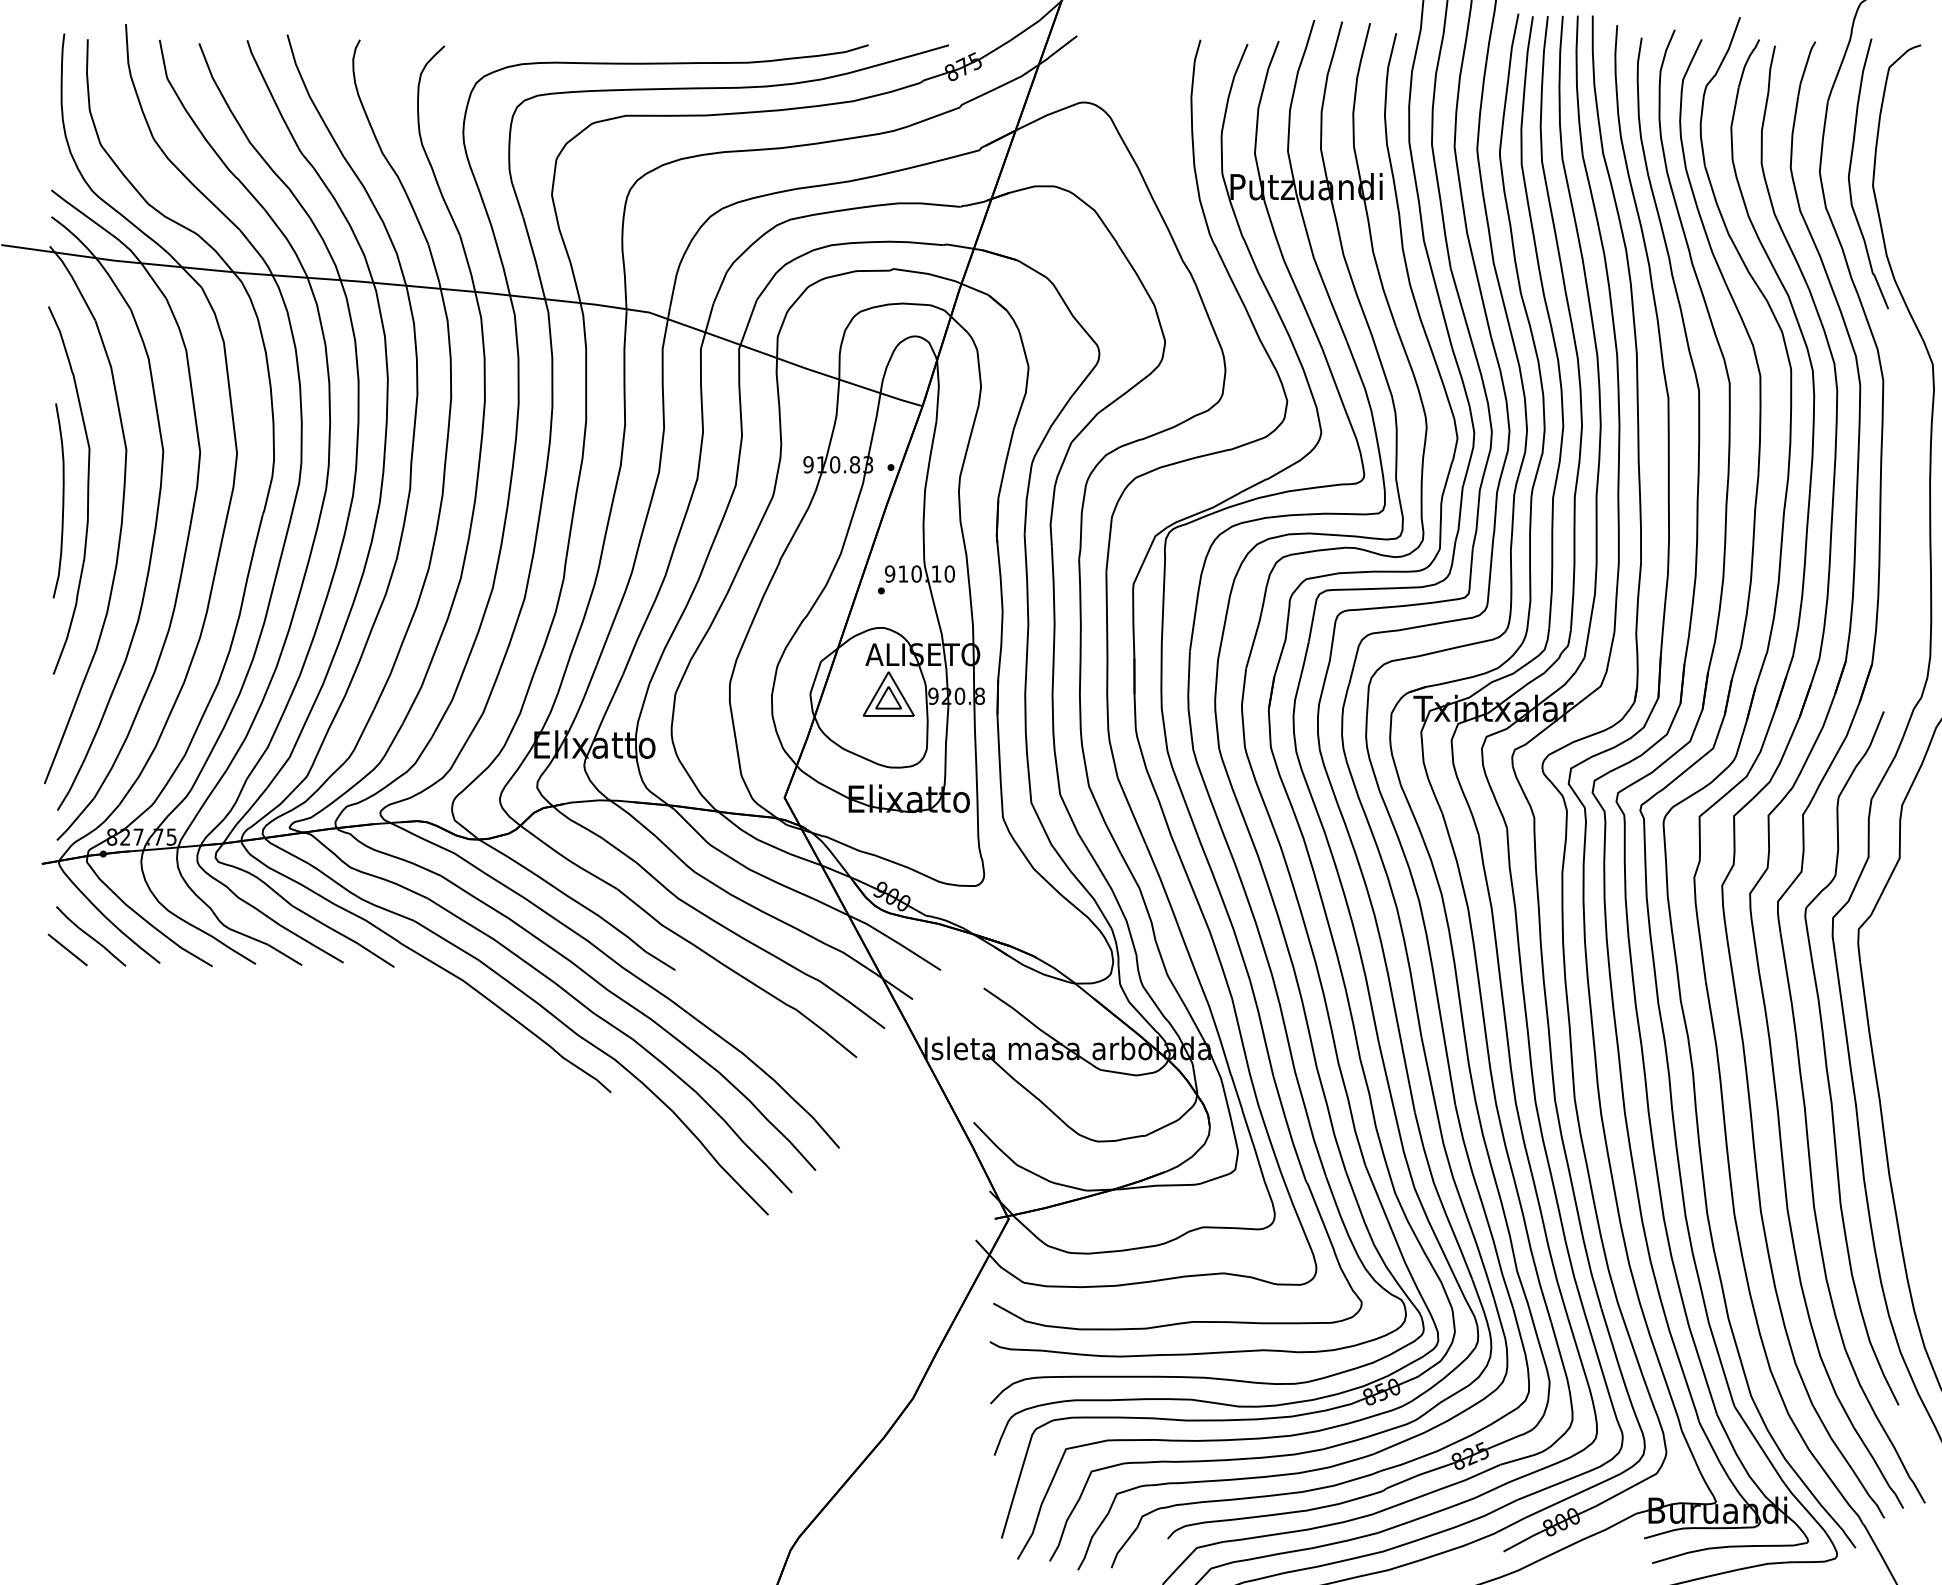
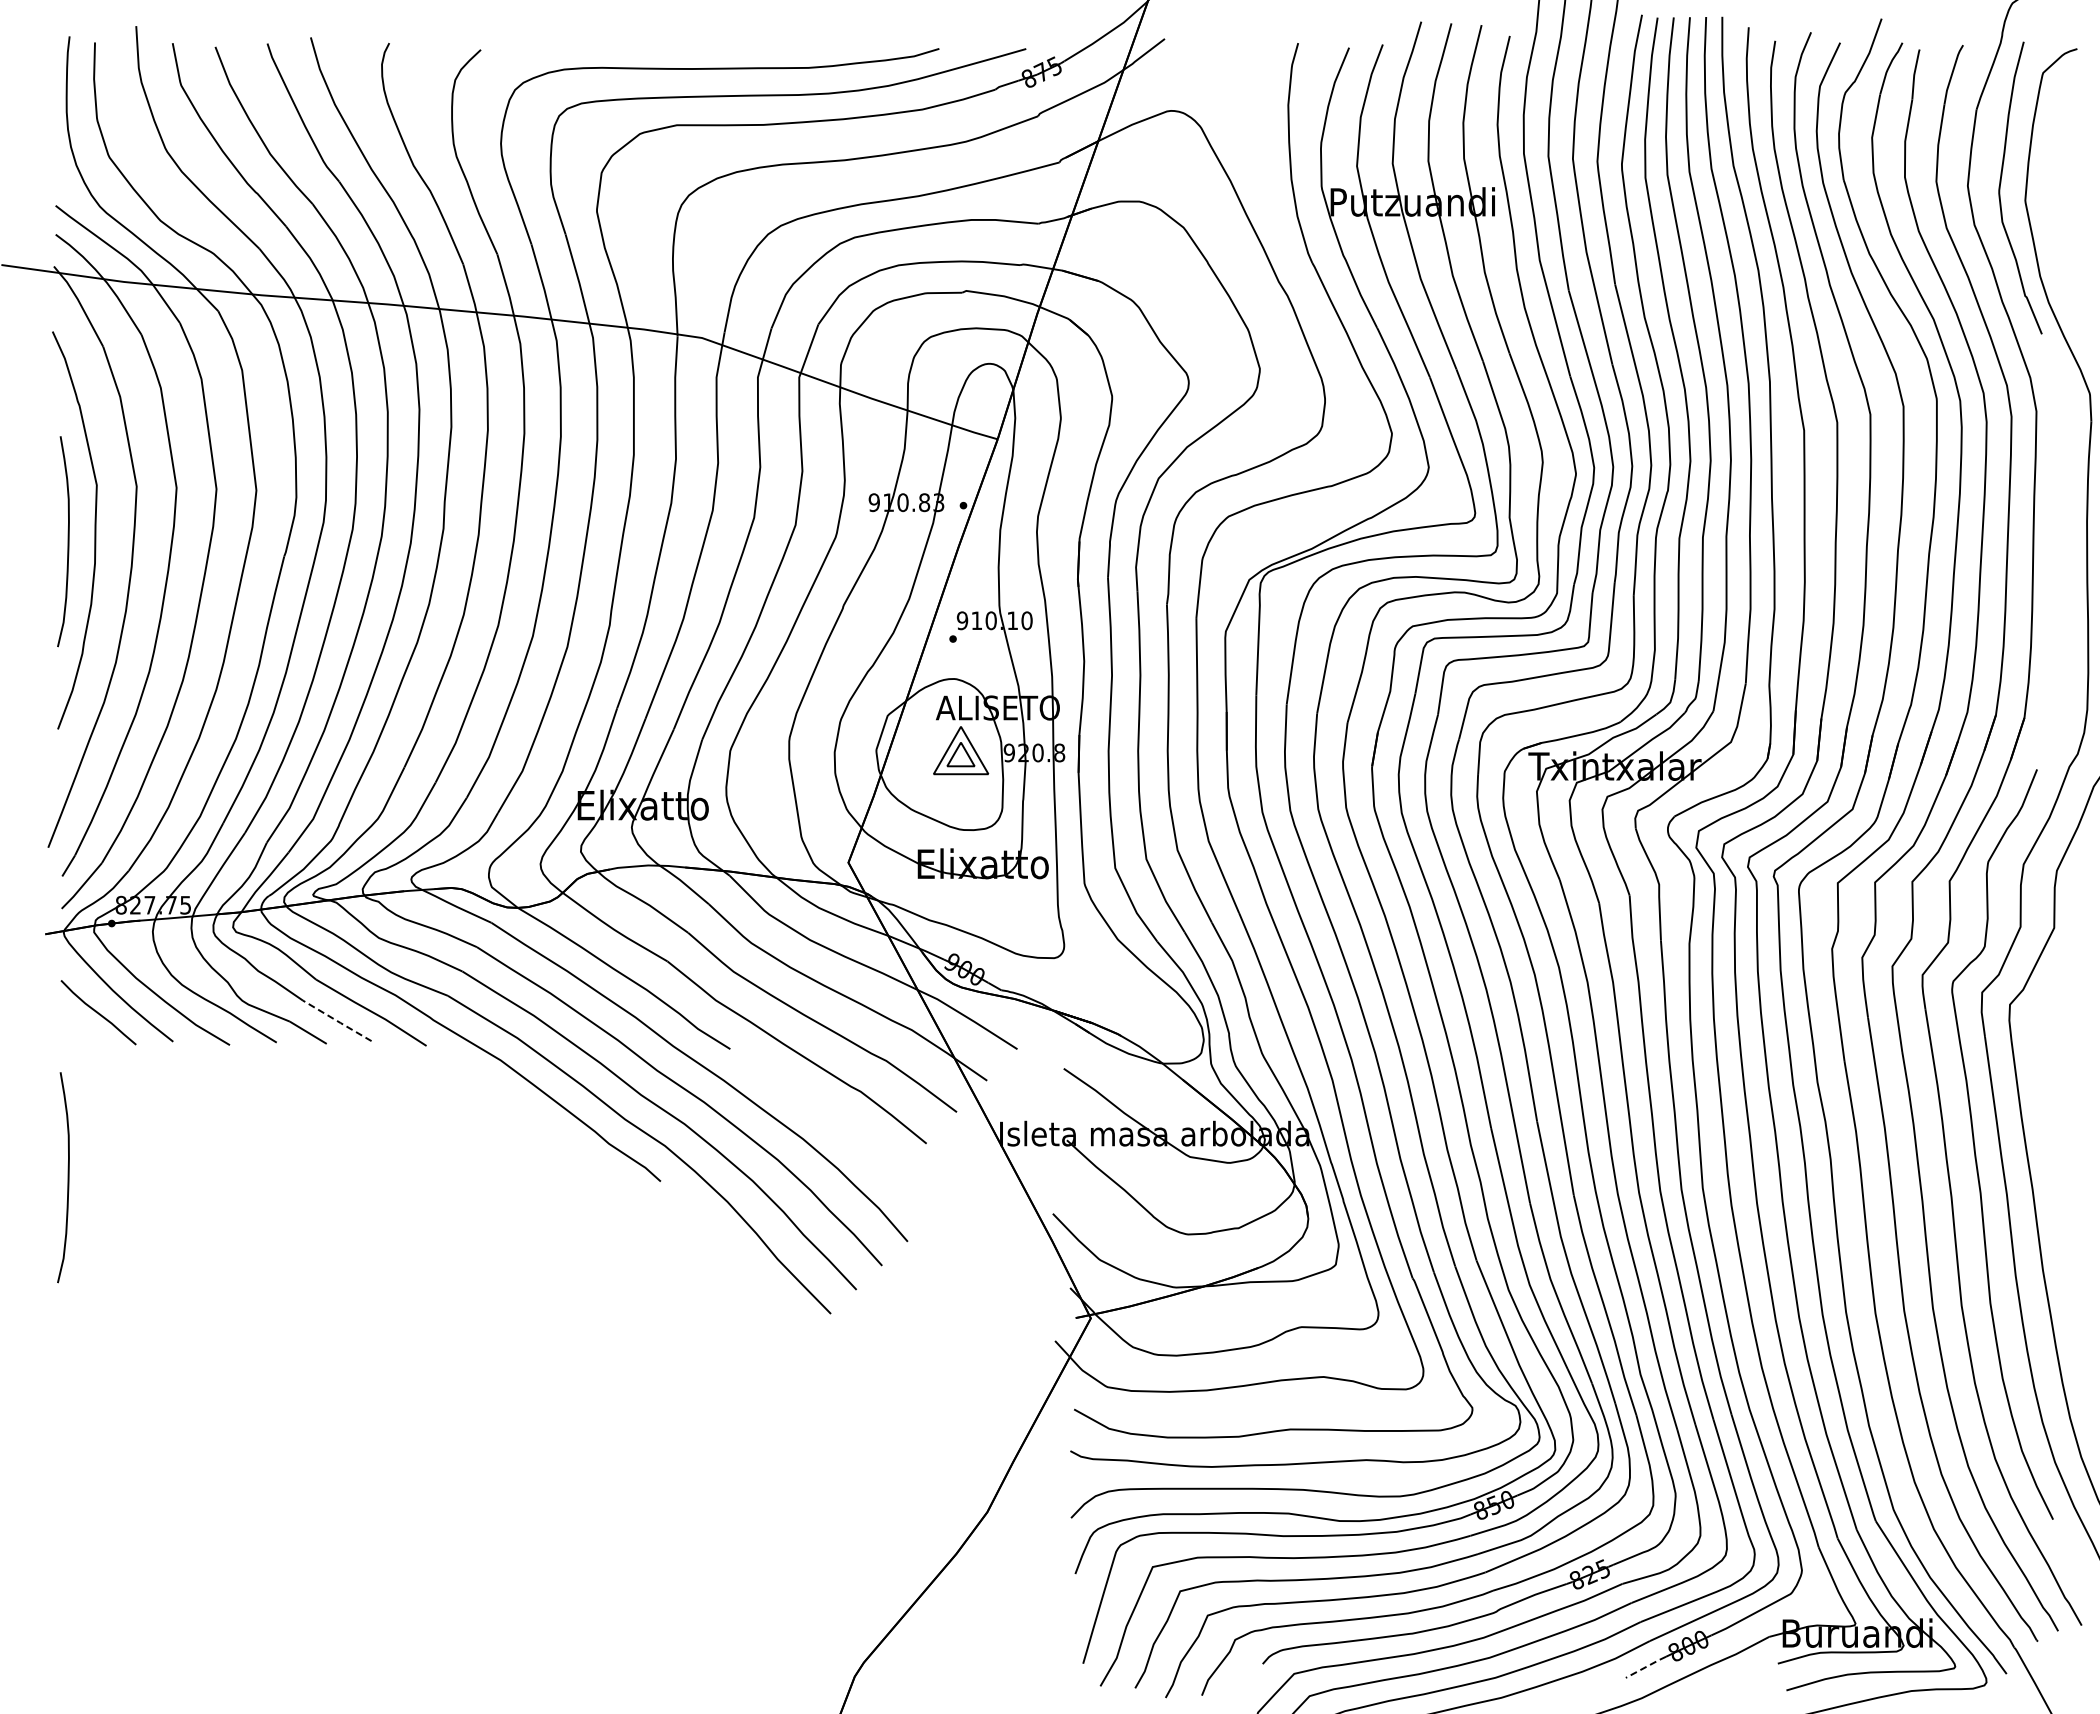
line: (312, 943) -> (337, 1020), solid -> dashed
line: (67, 949) -> (72, 1026), removed
curve: (62, 1088) -> (67, 1177), added
line: (1521, 1542) -> (1645, 1667), solid -> dashed

